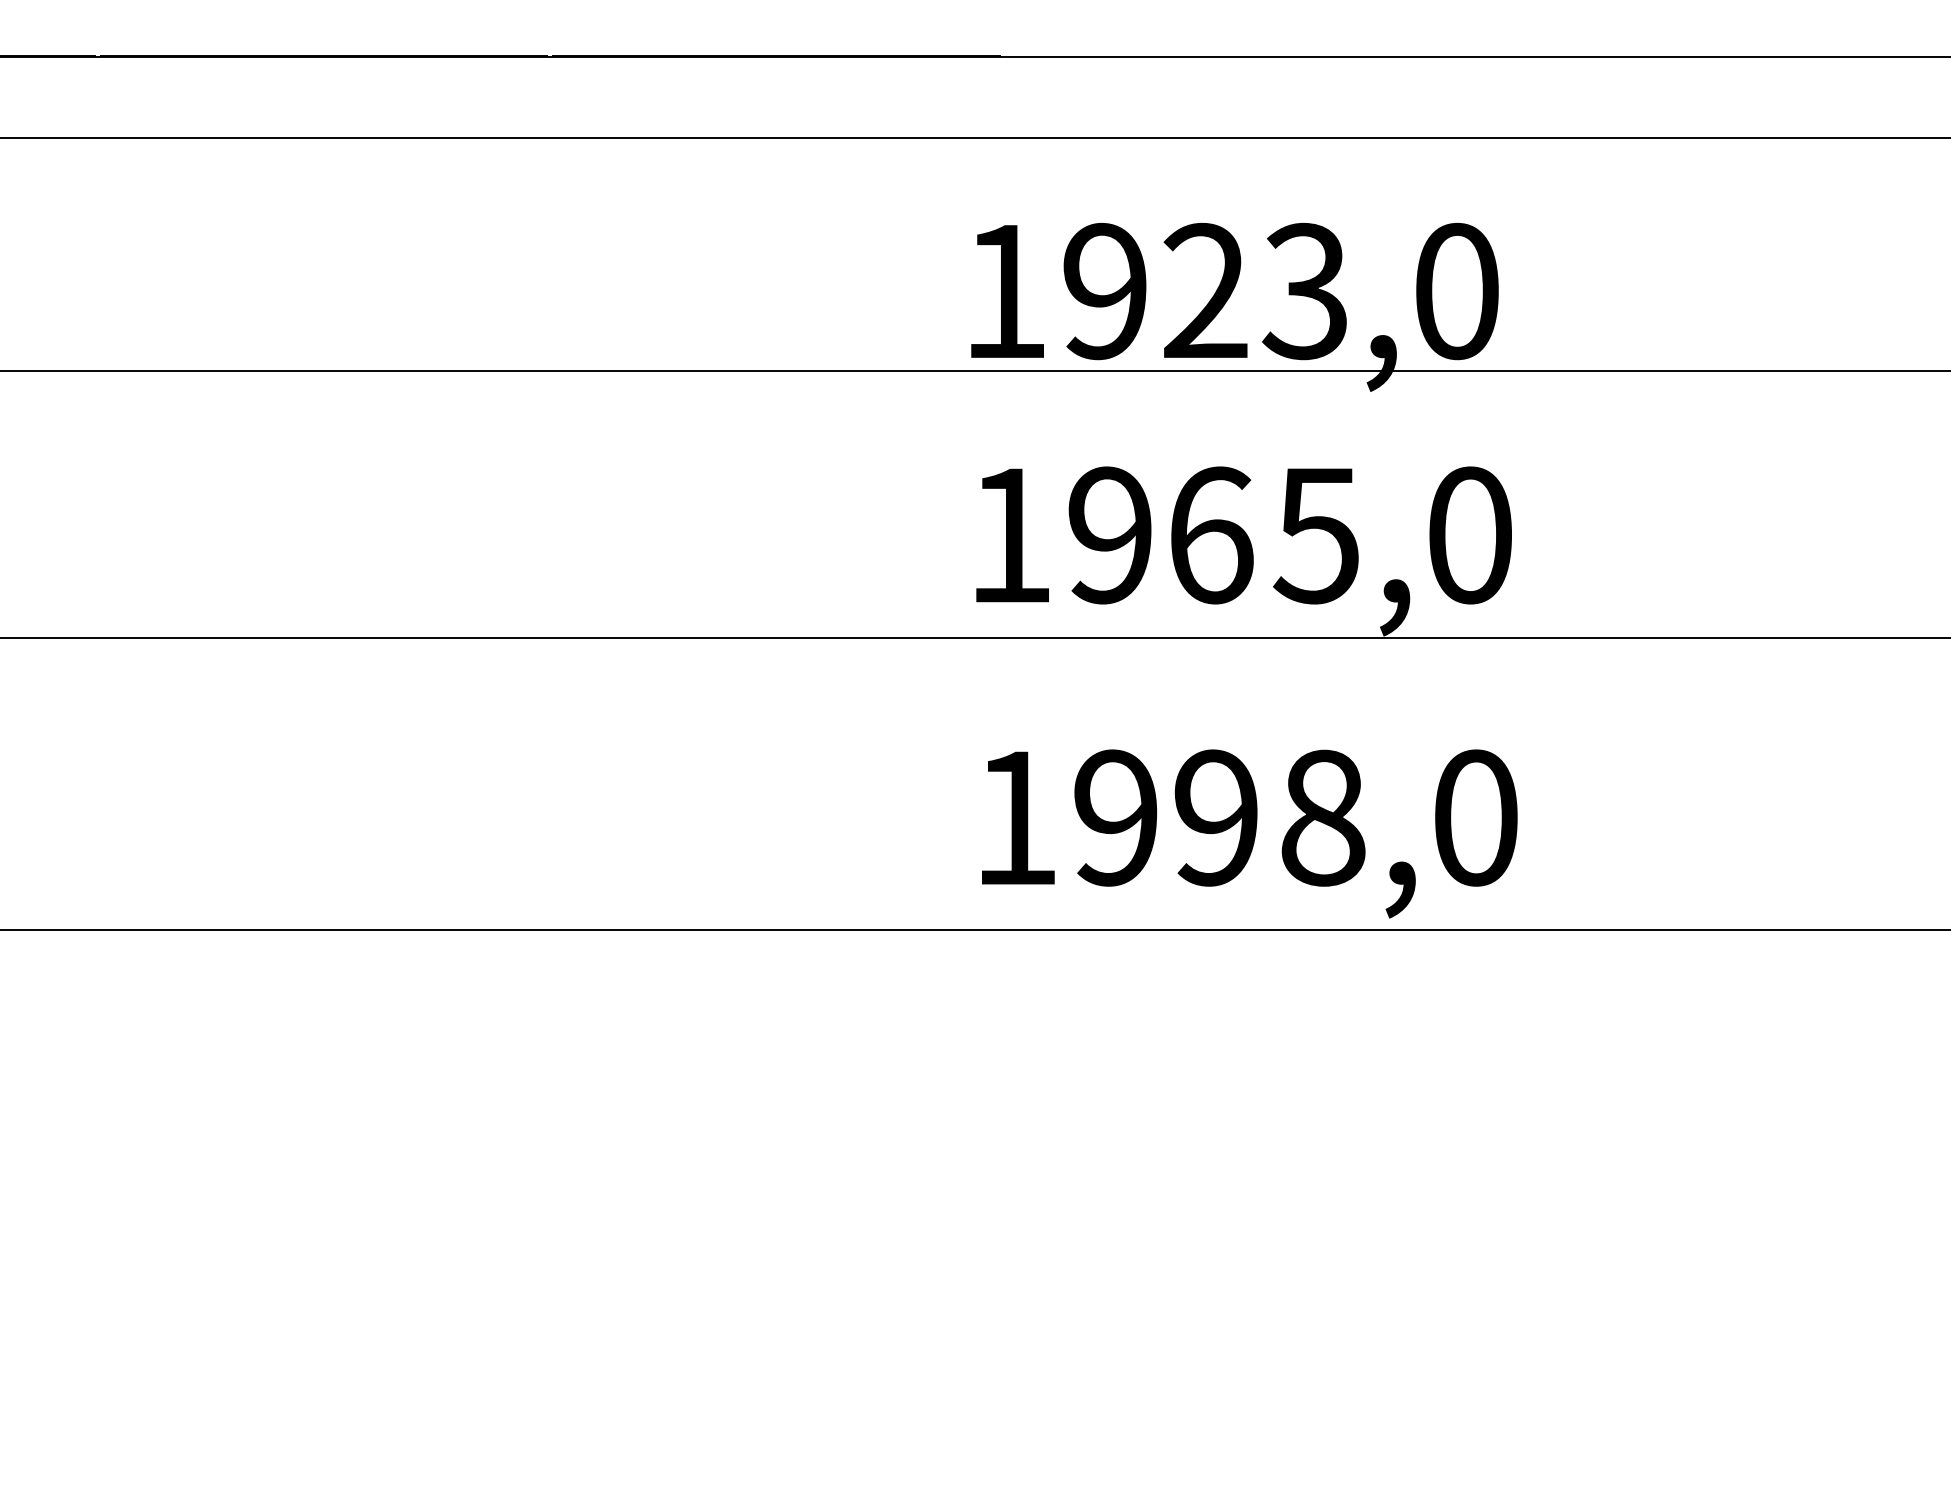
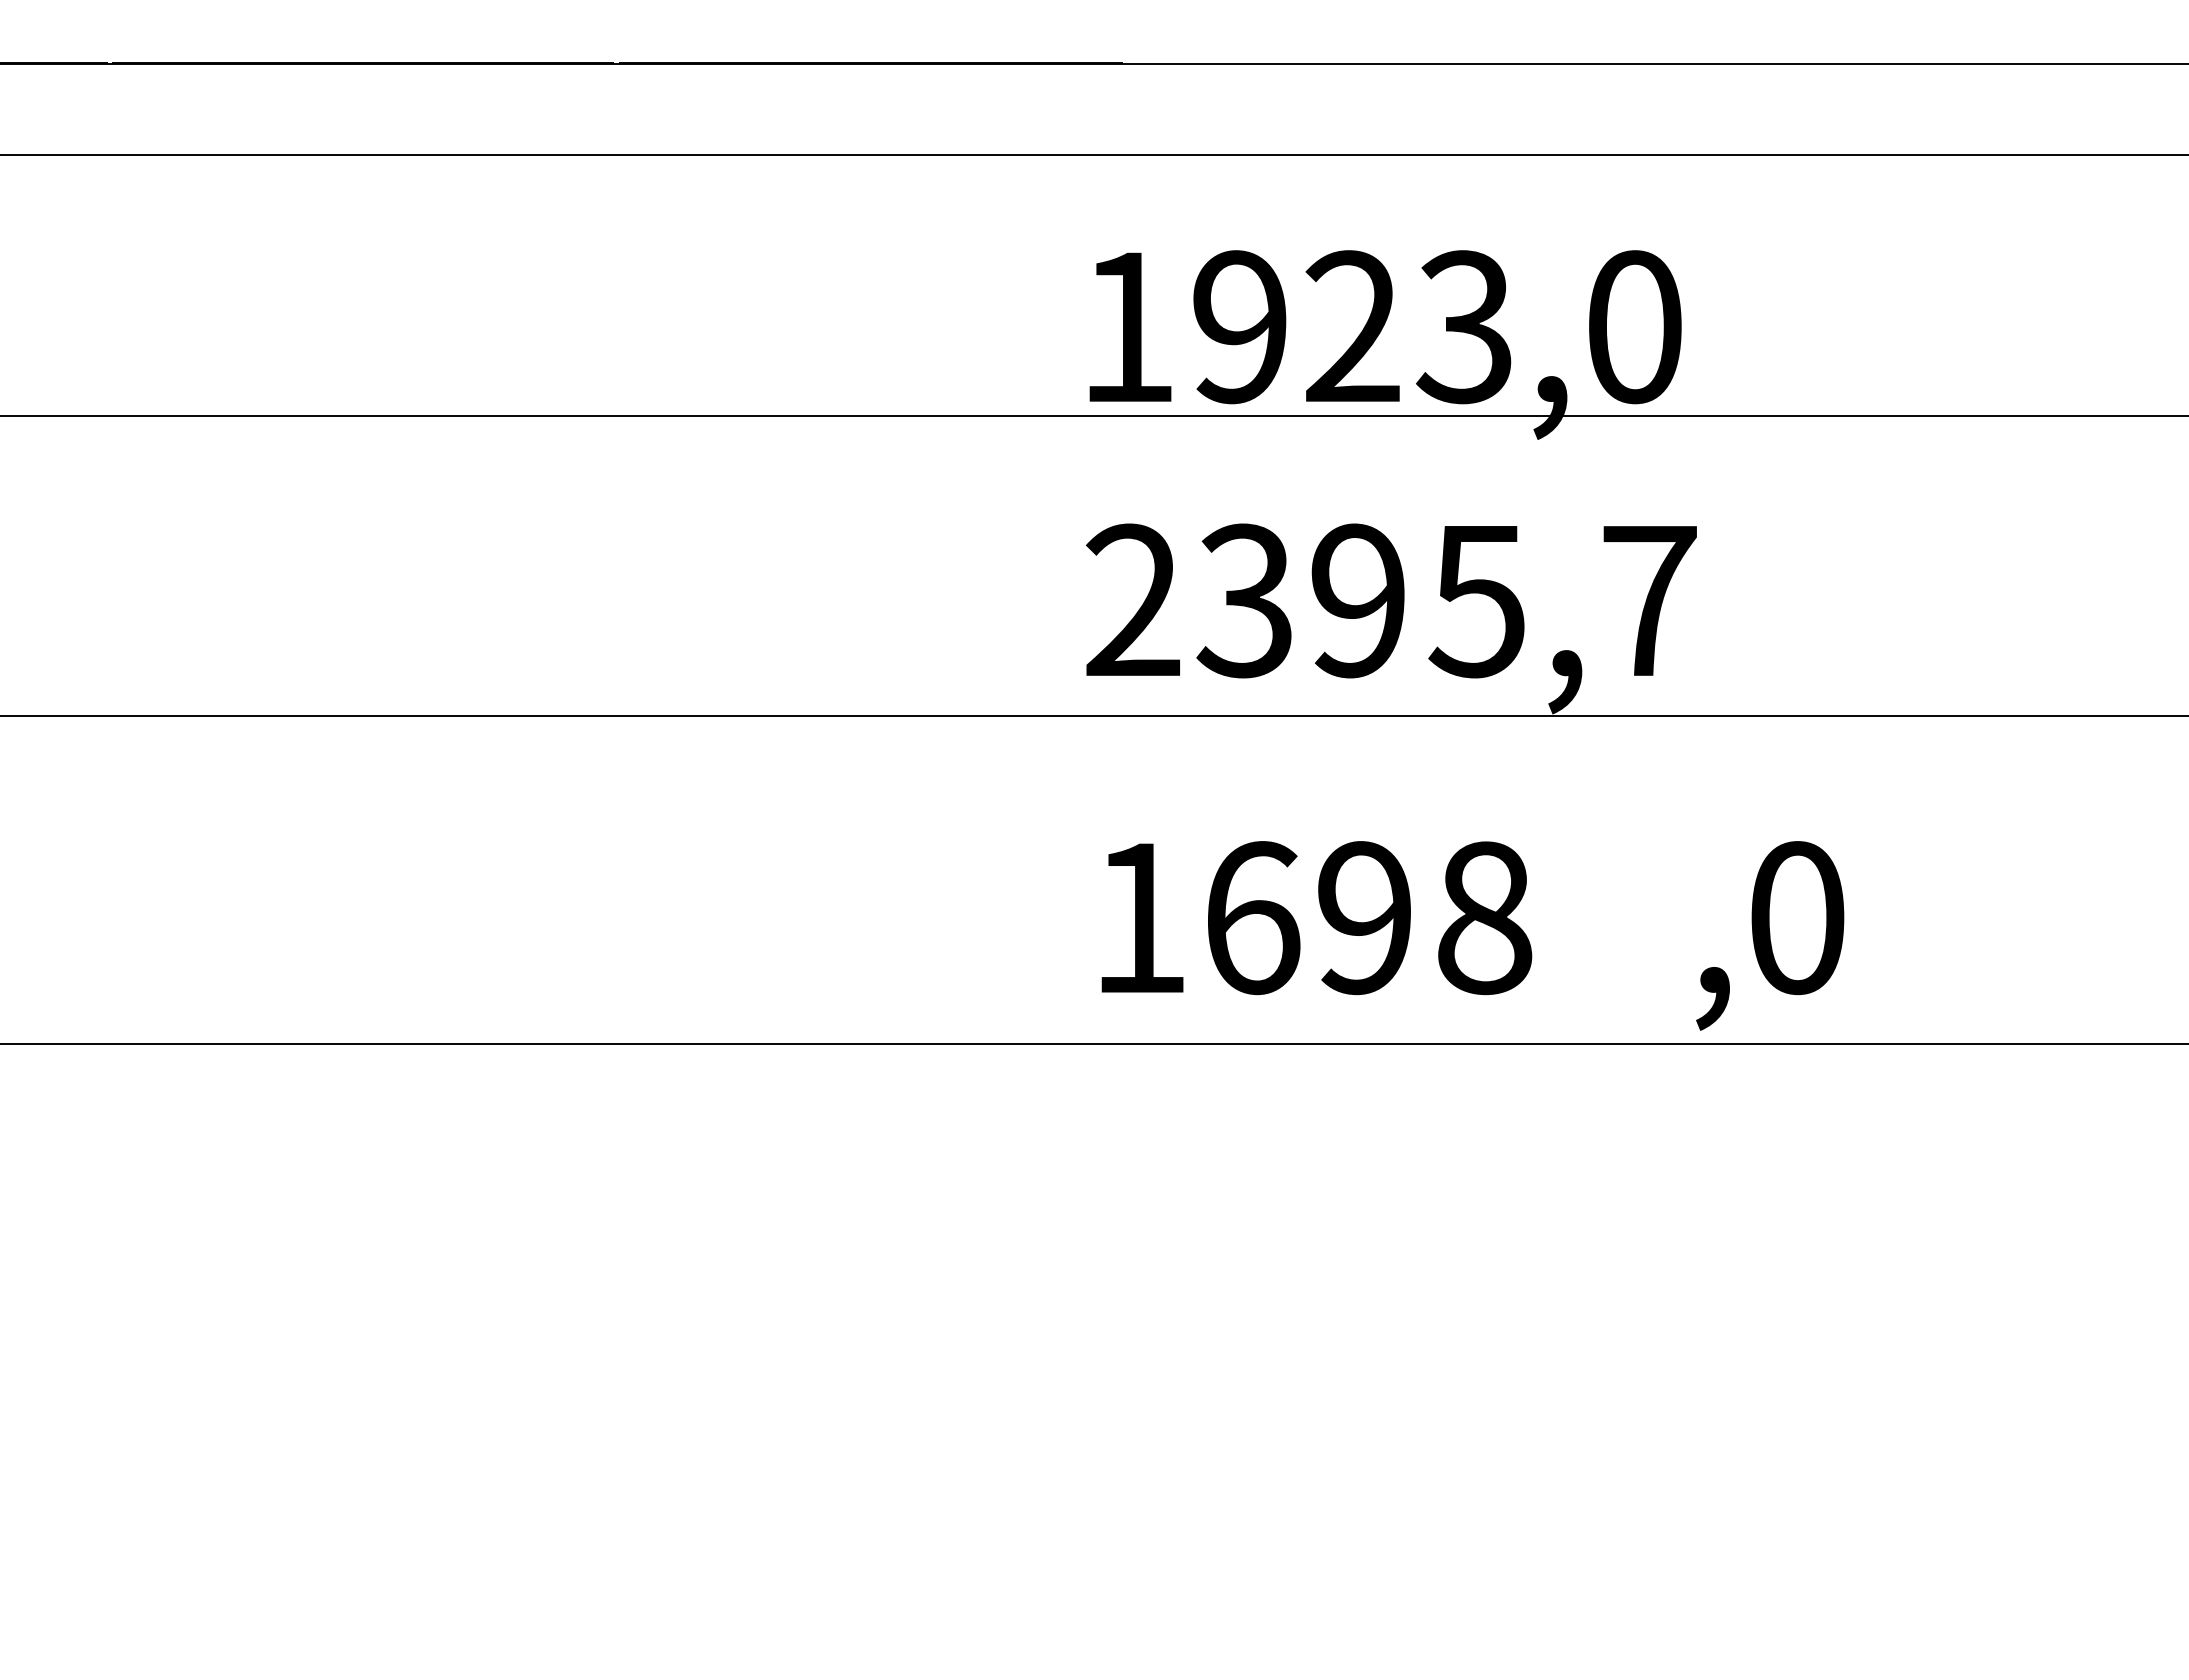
text: (1110, 535) -> (1245, 600), 196 -> 239
text: (1470, 535) -> (1649, 600), ,0 -> ,7
text: (1116, 817) -> (1252, 917), 199 -> 169
text: (1451, 833) -> (1770, 935), moved

